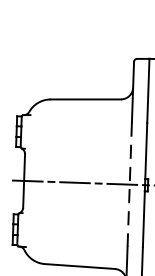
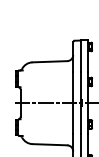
line: (130, 185) -> (73, 103), dashed -> solid

